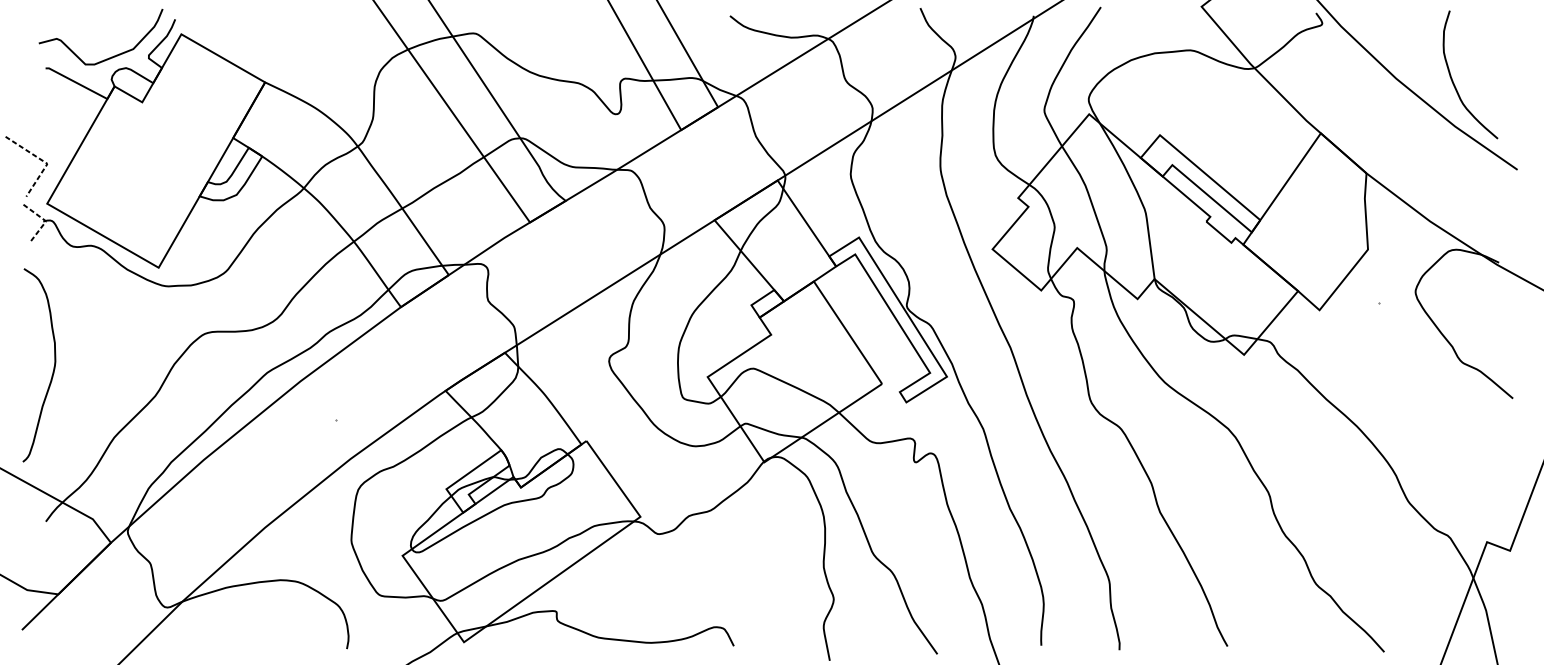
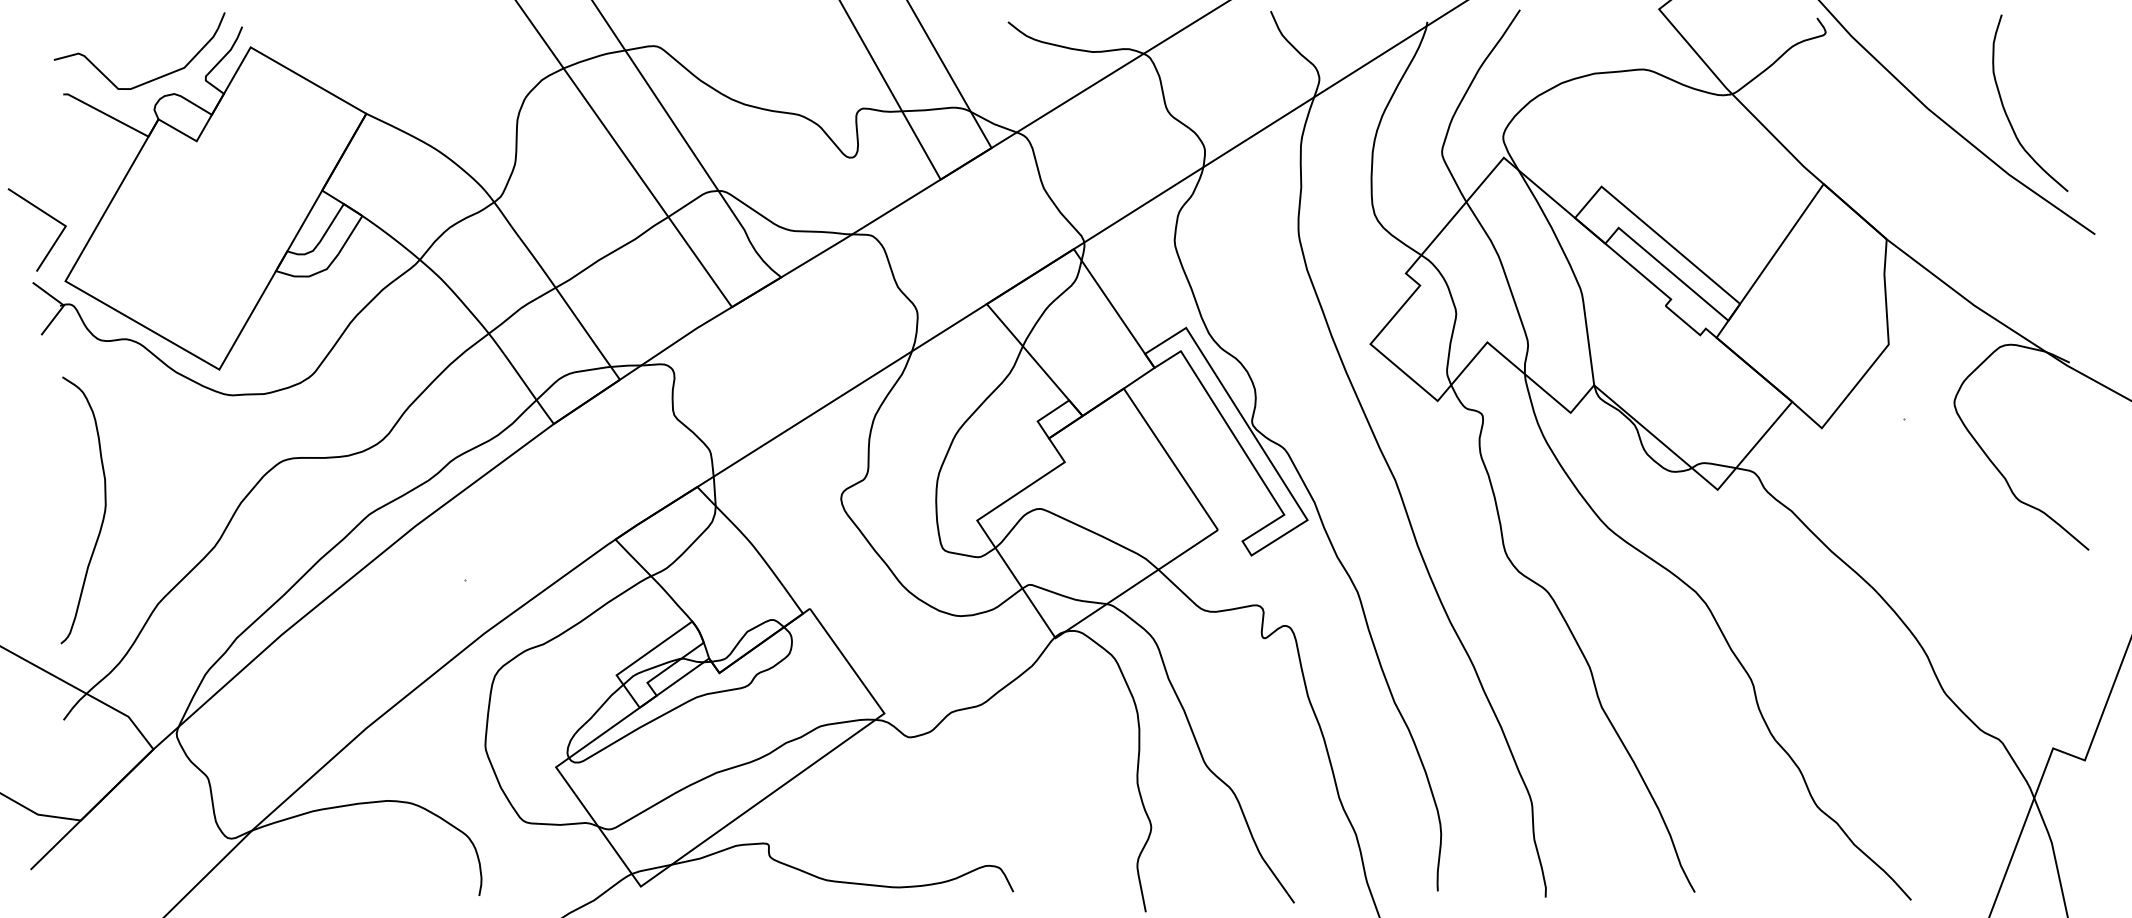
line: (43, 161) -> (60, 222), dashed -> solid
line: (46, 221) -> (64, 305), dashed -> solid
curve: (53, 367) -> (103, 513), moved

